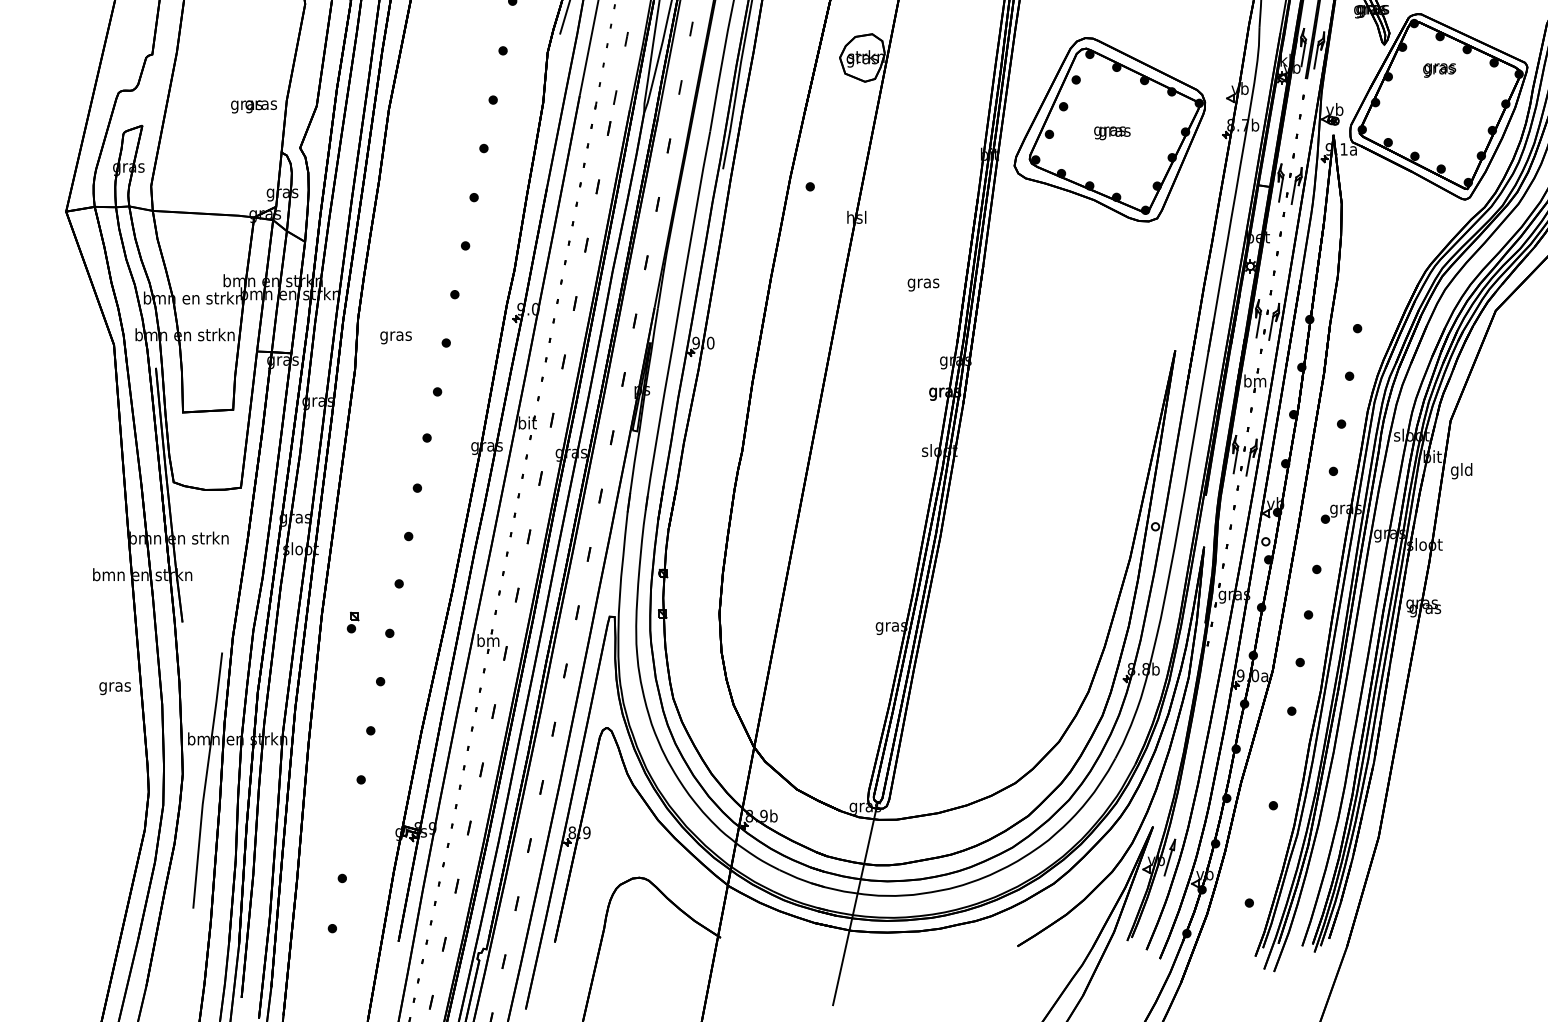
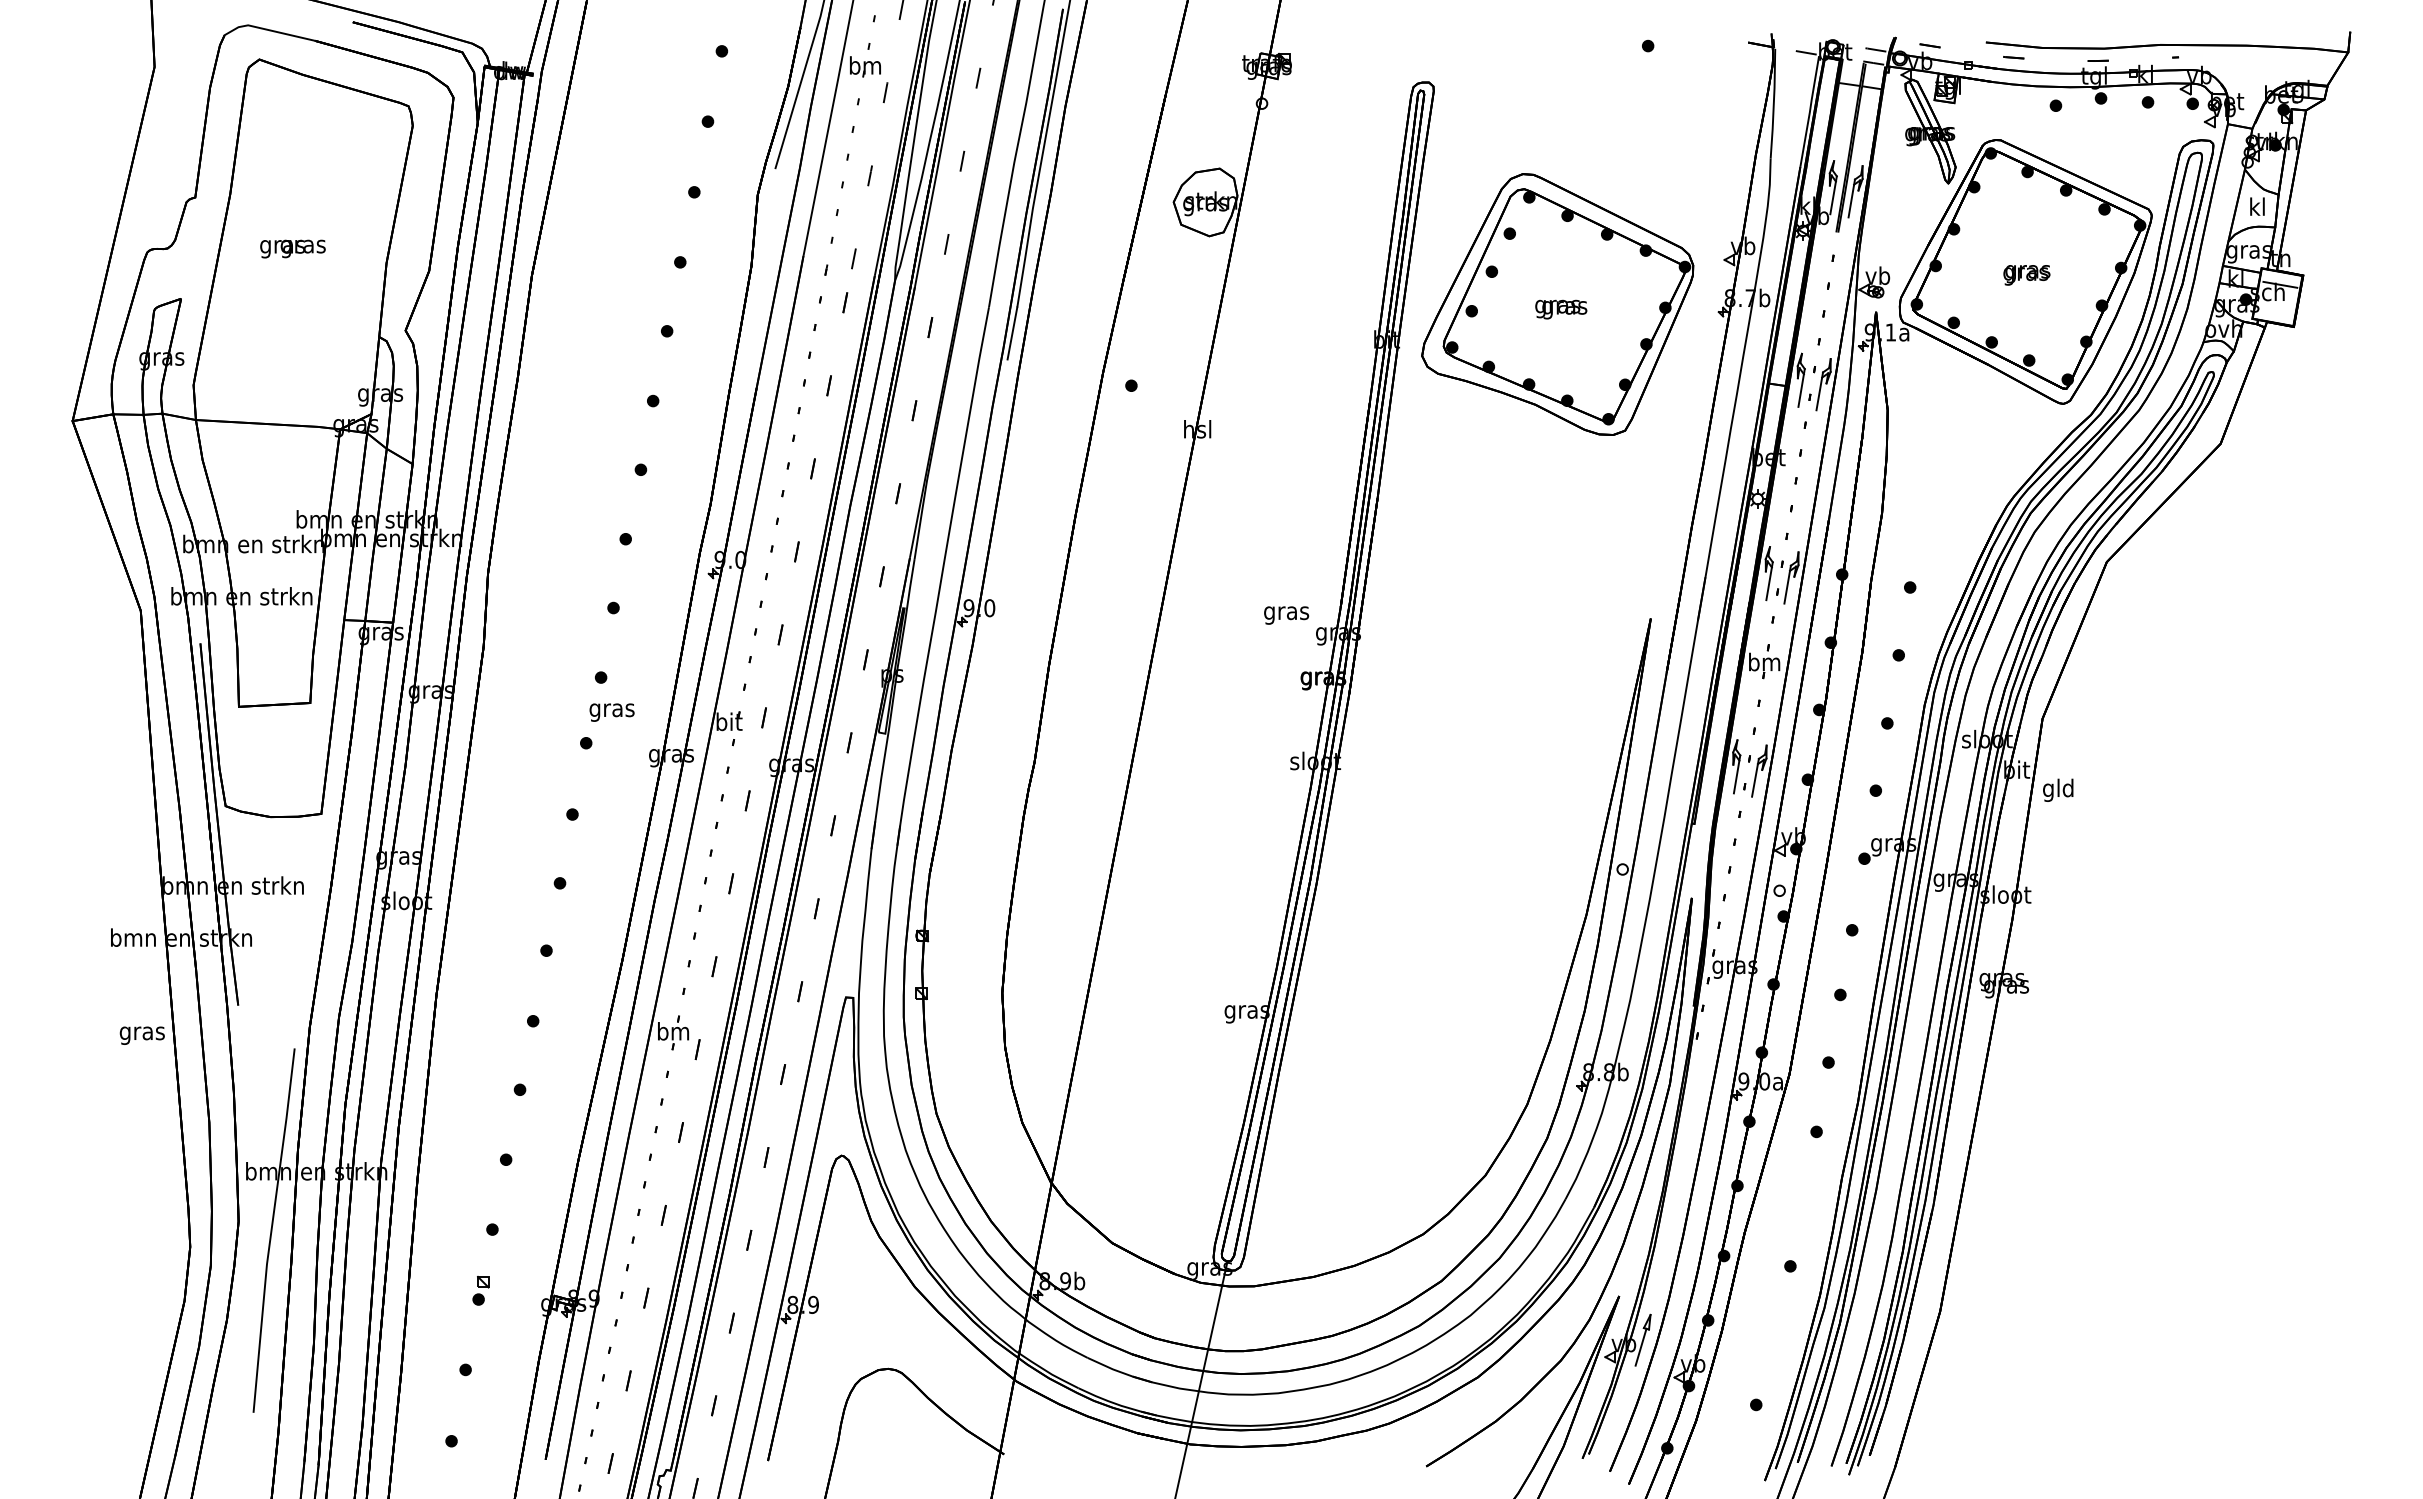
text: (1439, 70) -> (2026, 275), moved
text: (253, 106) -> (292, 248), moved
text: (923, 285) -> (1286, 615), moved
text: (395, 337) -> (611, 712), moved
part: (352, 622) -> (480, 1290), moved
text: (114, 688) -> (141, 1035), moved

